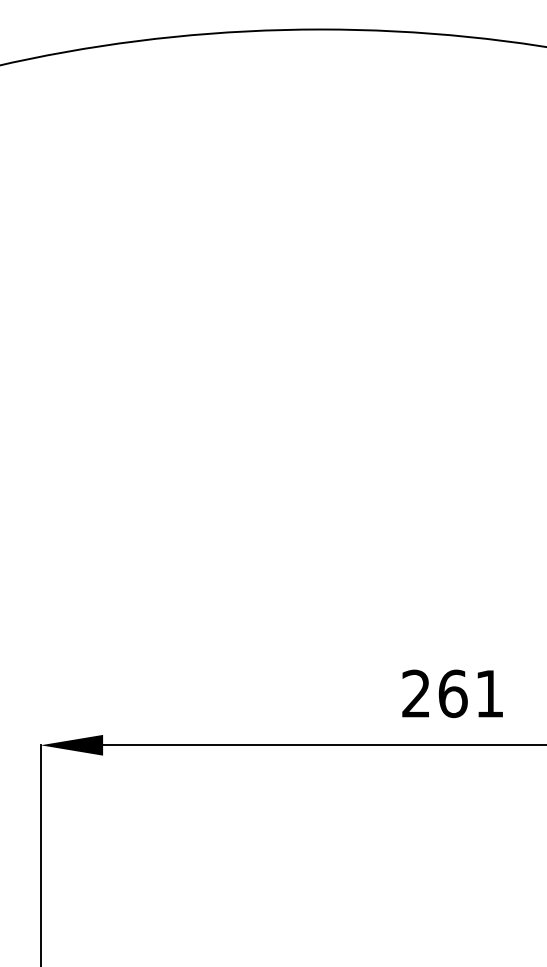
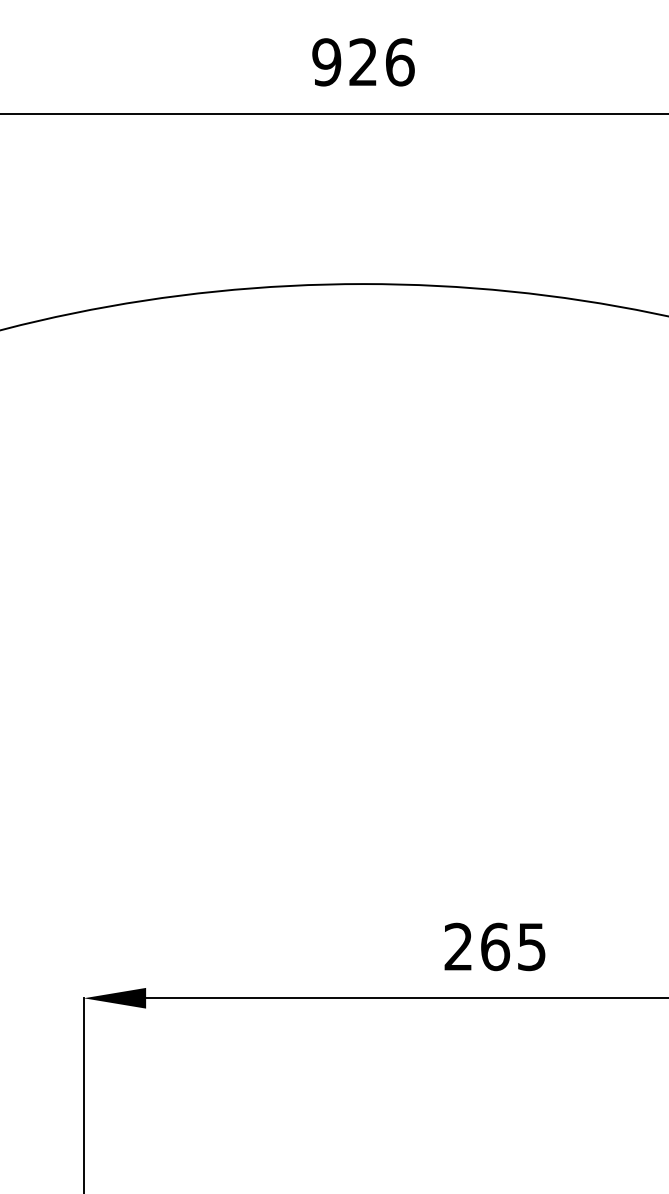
text: (489, 694) -> (531, 947), 261 -> 265

